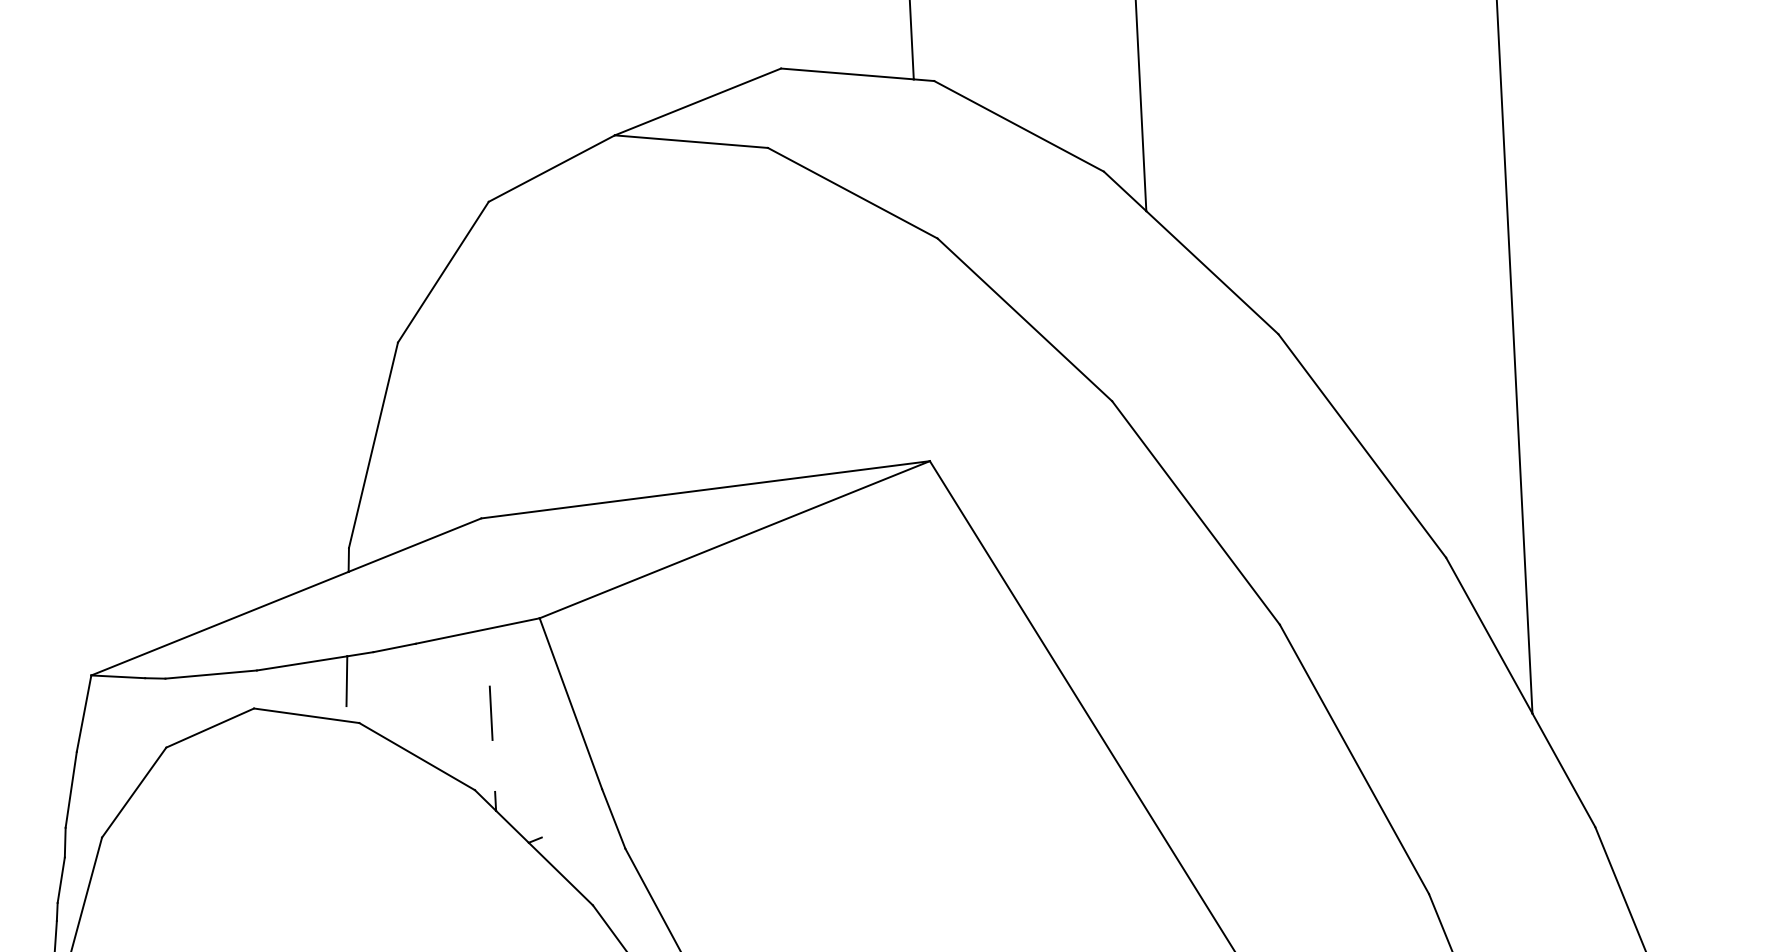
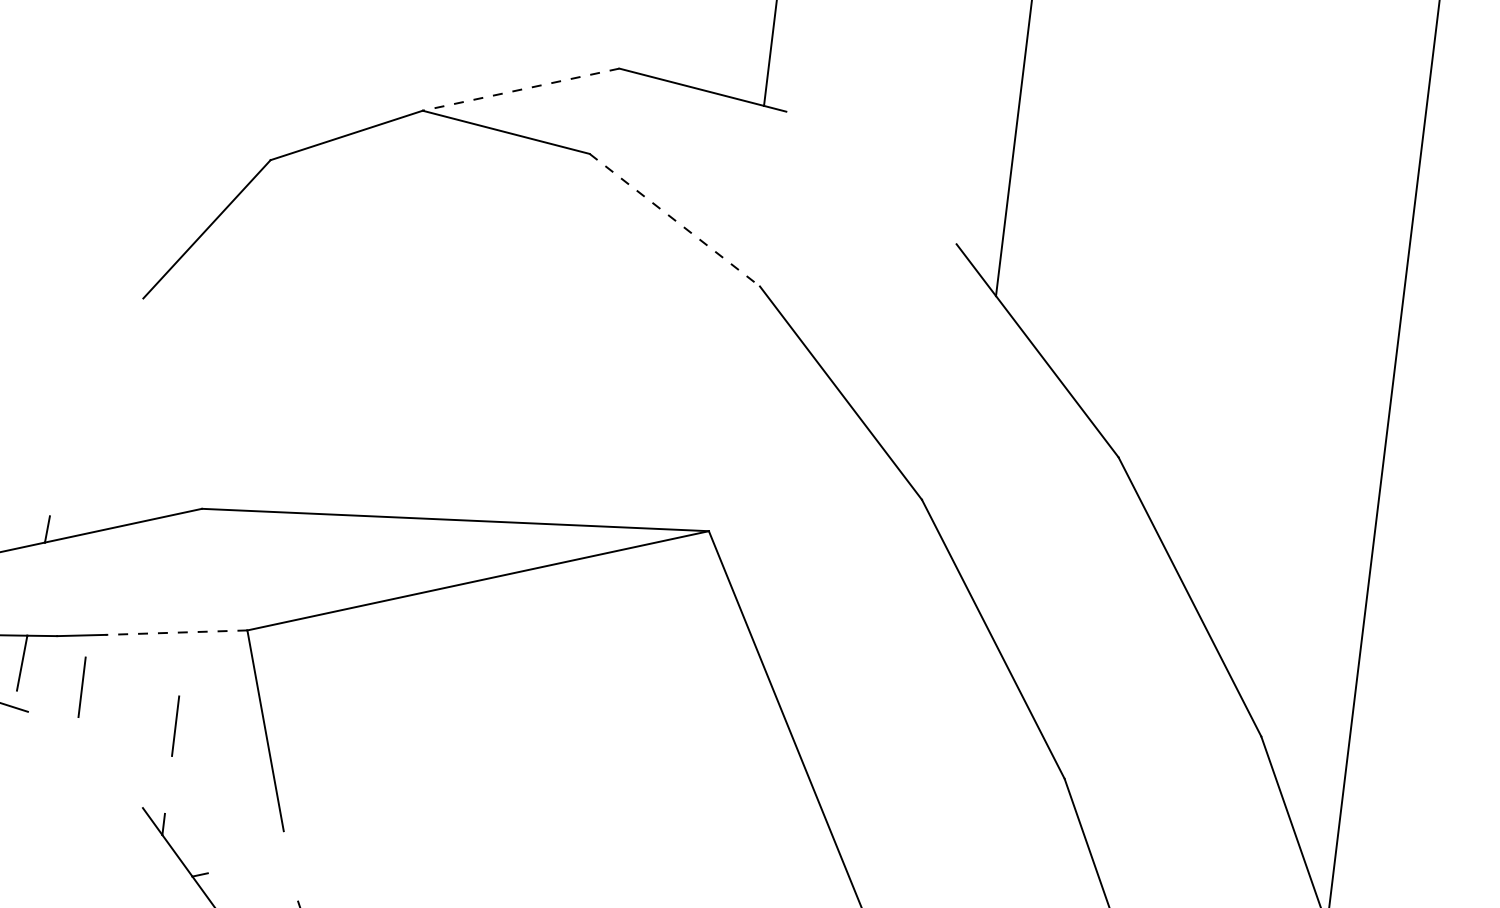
line: (697, 101) -> (520, 89), solid -> dashed
line: (1018, 126) -> (870, 178), removed
line: (853, 193) -> (675, 220), solid -> dashed
line: (372, 445) -> (95, 407), removed
line: (477, 631) -> (176, 633), solid -> dashed
line: (402, 692) -> (81, 686), added
line: (416, 756) -> (84, 759), removed
line: (613, 818) -> (290, 865), removed

